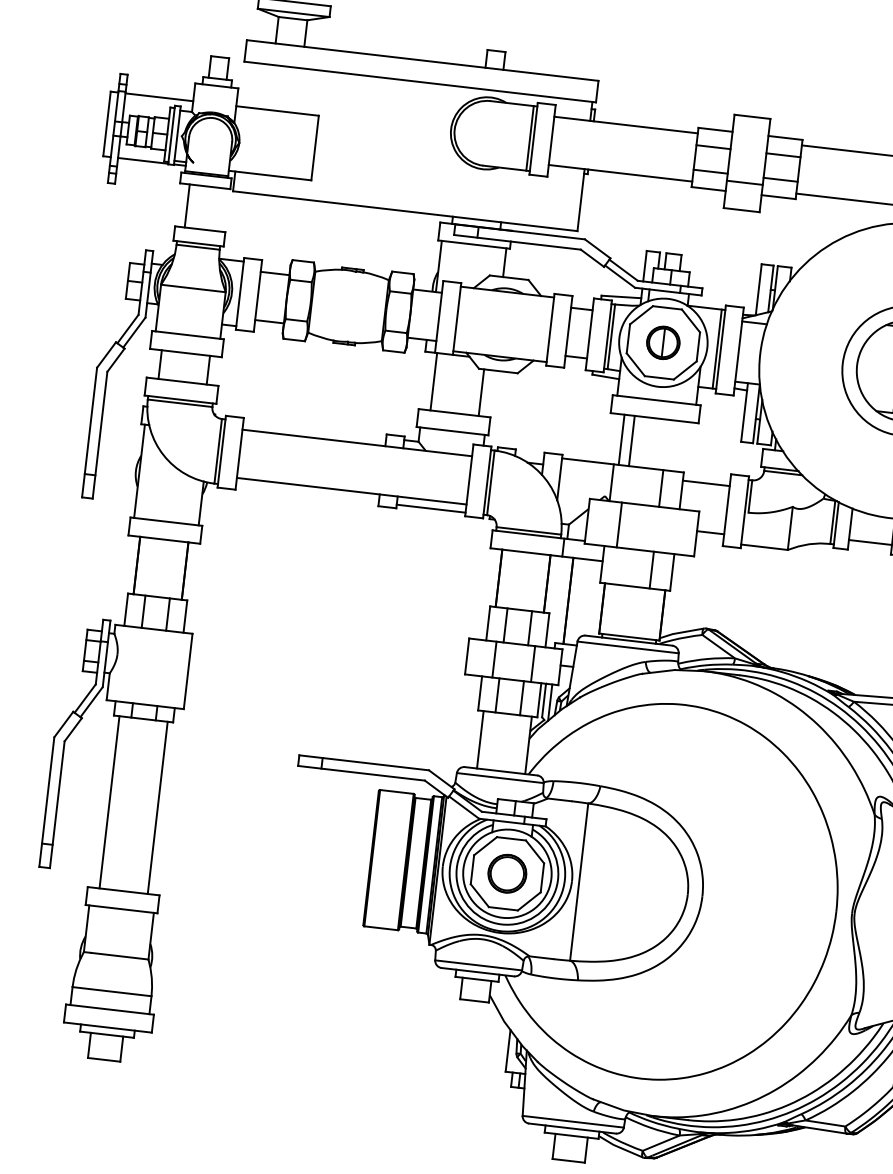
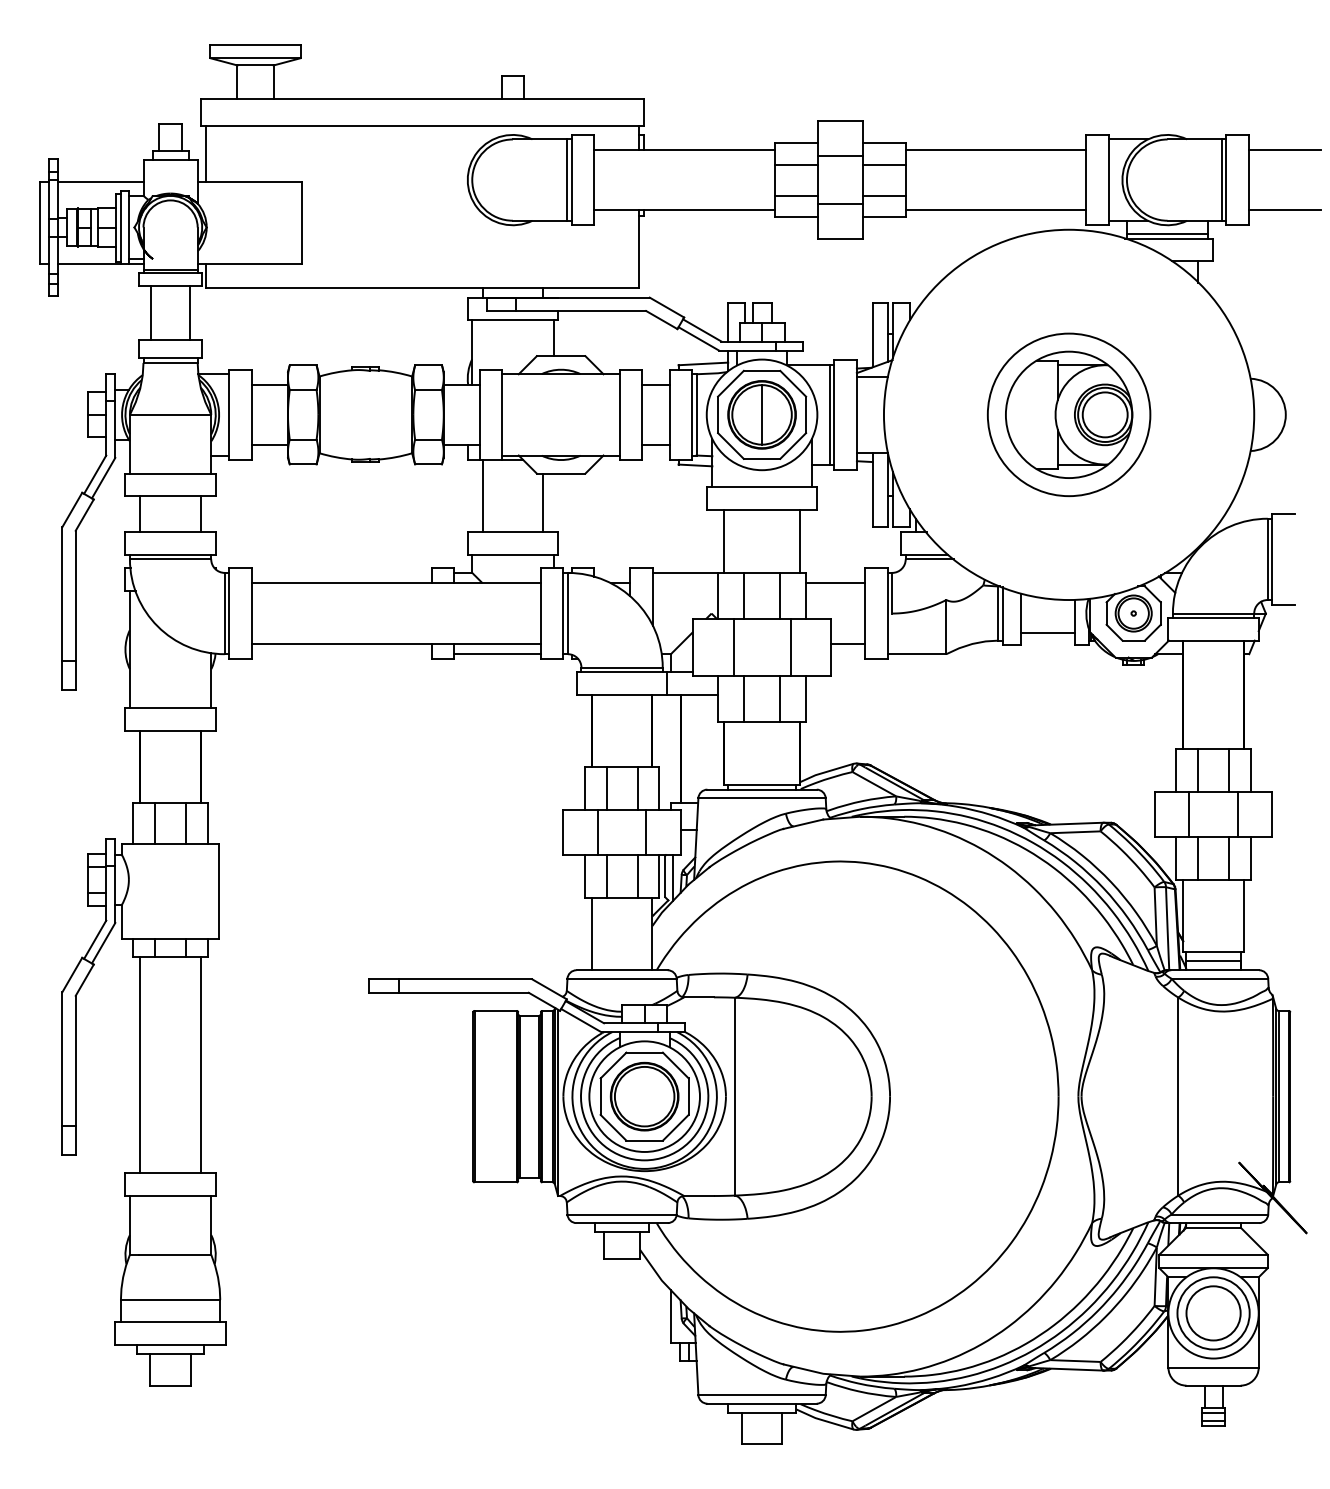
line: (245, 83) -> (205, 153), added
line: (748, 143) -> (839, 155), added
line: (218, 209) -> (190, 313), added
part: (662, 342) -> (761, 414), size x1.67
line: (631, 440) -> (799, 540), moved
line: (632, 484) -> (743, 595), added
line: (664, 530) -> (790, 647), added
line: (622, 566) -> (743, 698), added
part: (507, 873) -> (644, 1096), size x1.43

